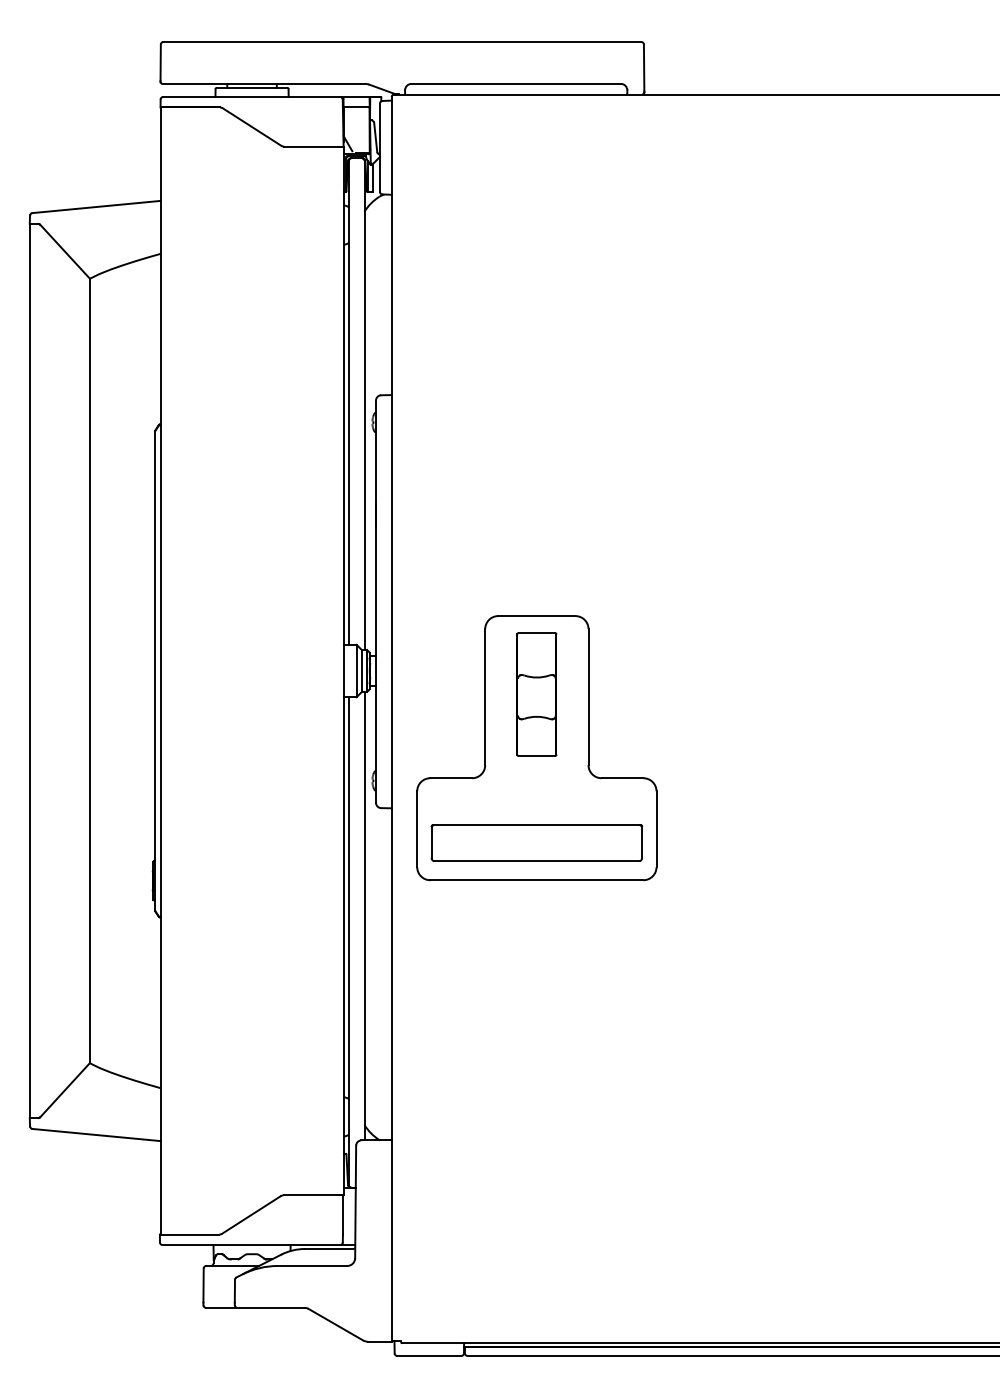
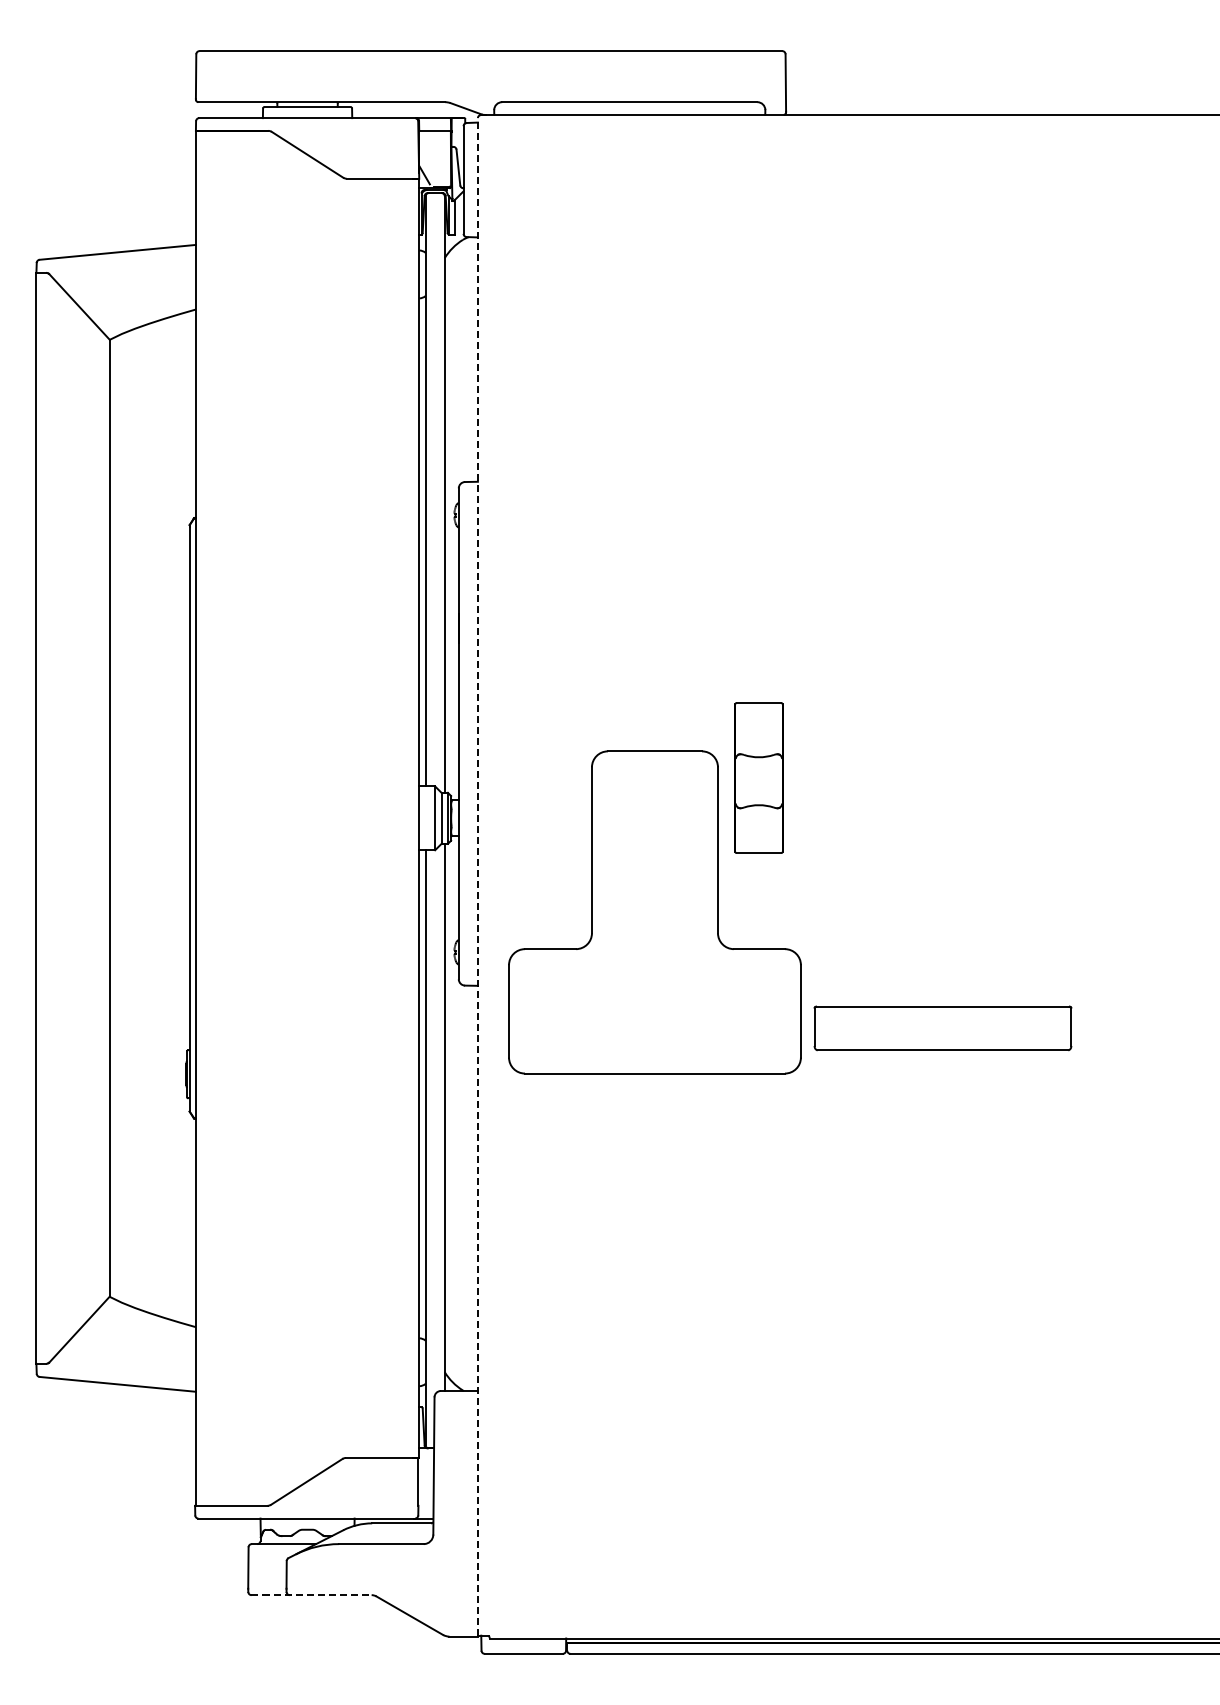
part: (536, 694) -> (758, 777), moved
line: (391, 719) -> (477, 877), solid -> dashed
part: (536, 843) -> (942, 1028), moved
line: (256, 1308) -> (312, 1595), solid -> dashed

